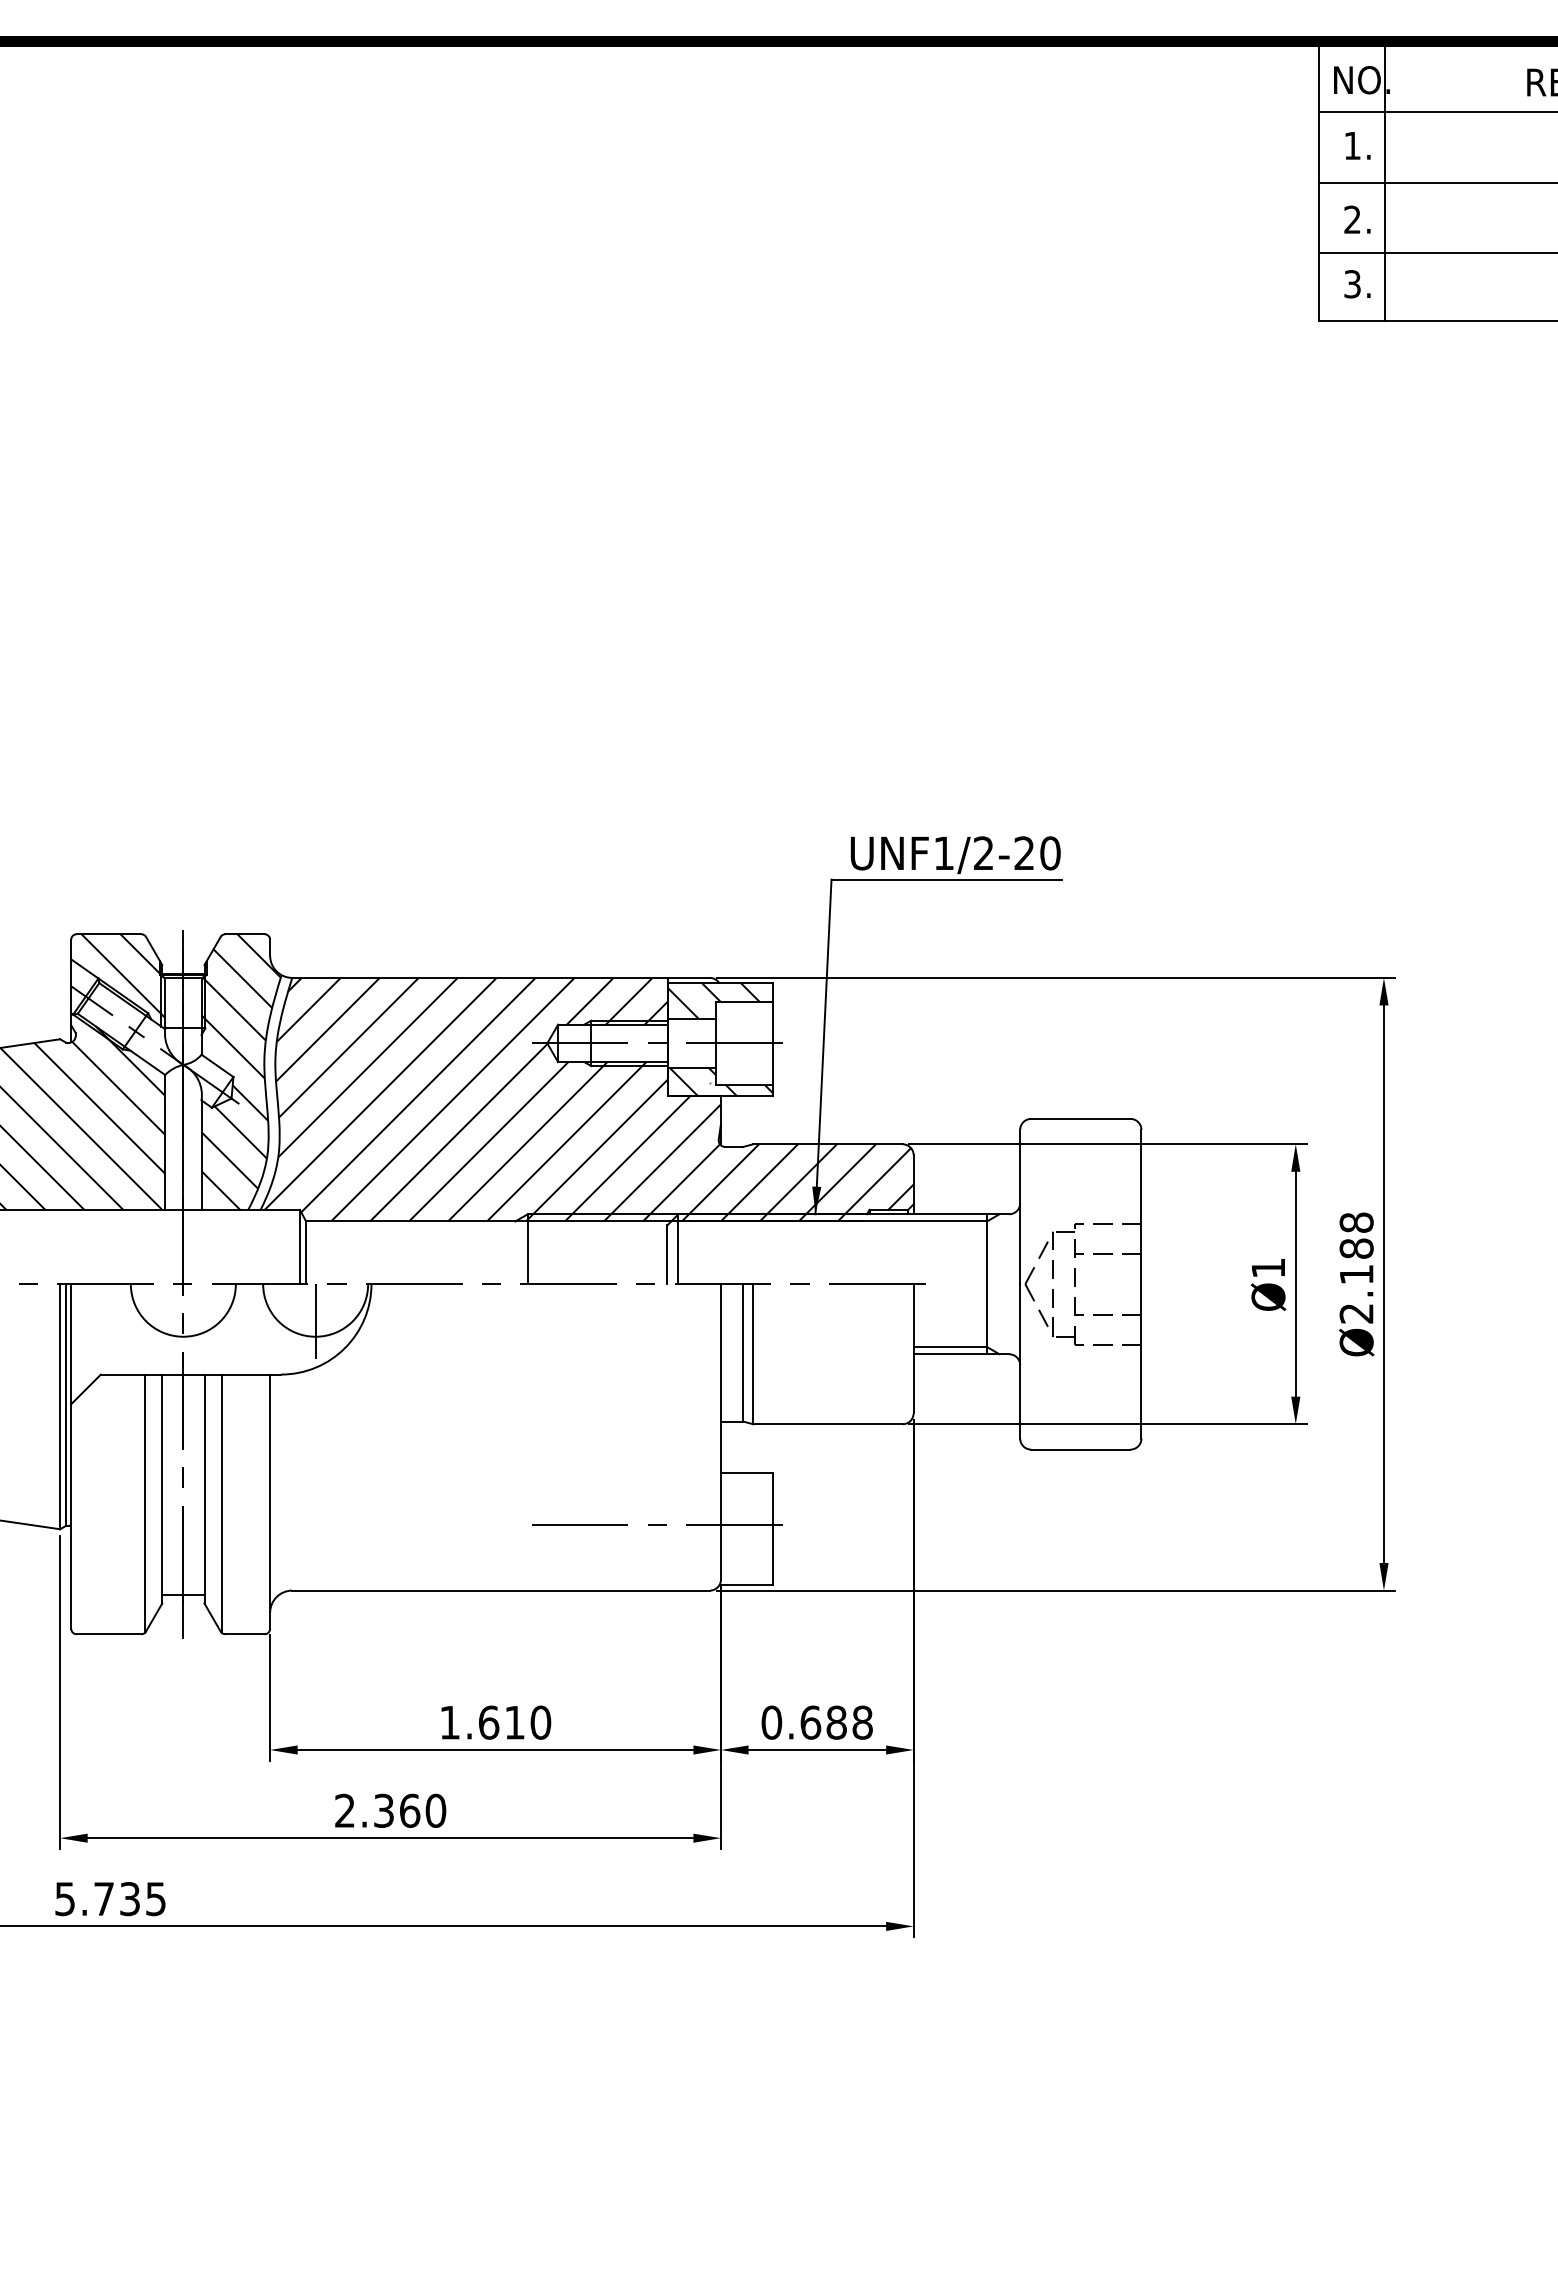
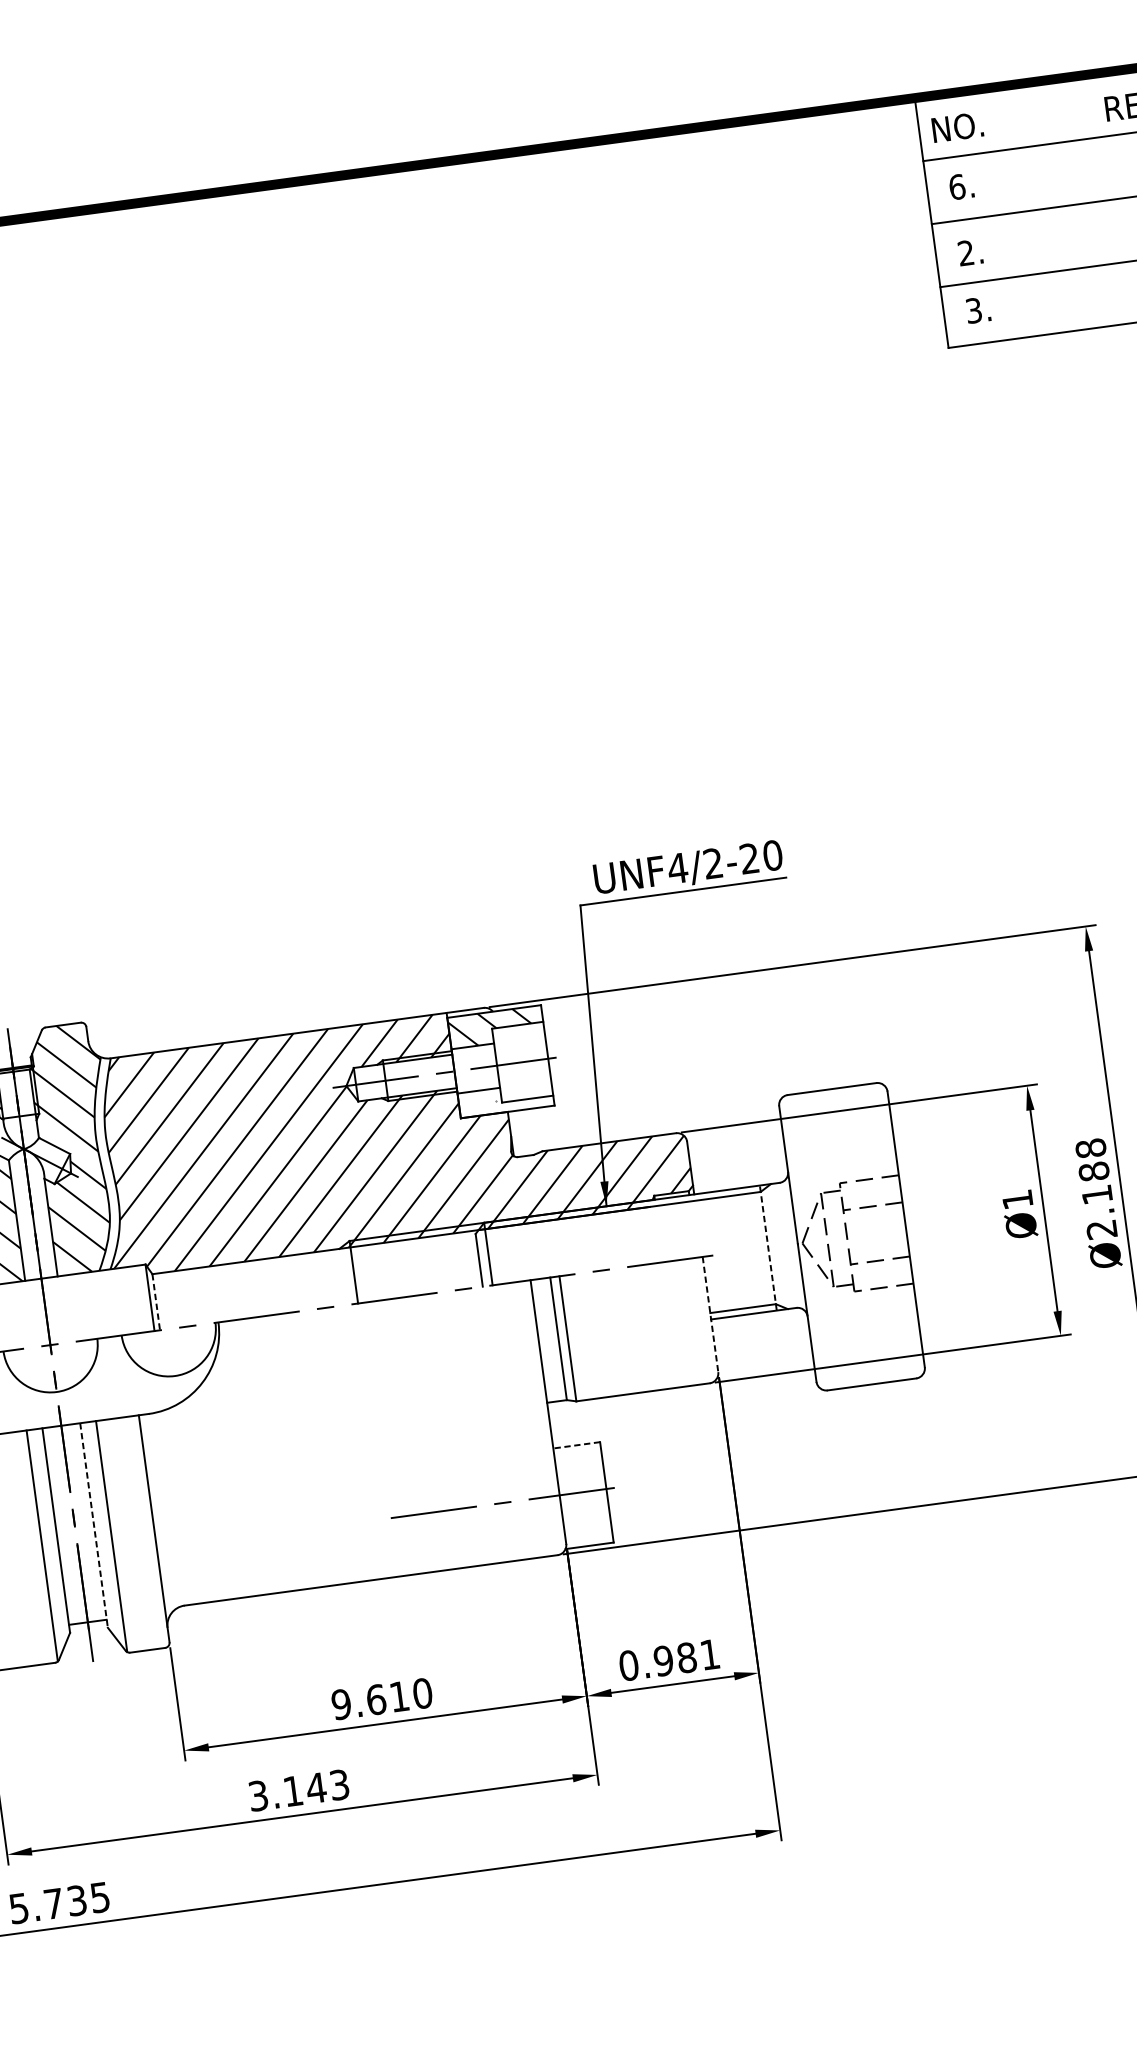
text: (1352, 145) -> (957, 186), 1. -> 6.
line: (1385, 181) -> (990, 215), removed
text: (943, 852) -> (677, 867), UNF1/2-20 -> UNF4/2-20
hatch: (721, 1081) -> (506, 1099), removed
line: (306, 1253) -> (156, 1302), solid -> dashed
line: (987, 1283) -> (768, 1247), solid -> dashed
line: (315, 1321) -> (172, 1362), removed
line: (913, 1349) -> (710, 1315), solid -> dashed
line: (746, 1472) -> (576, 1445), solid -> dashed
line: (204, 1489) -> (94, 1525), solid -> dashed
text: (449, 1722) -> (341, 1704), 1.610 -> 9.610
text: (836, 1722) -> (686, 1657), 0.688 -> 0.981
text: (390, 1810) -> (298, 1790), 2.360 -> 3.143

